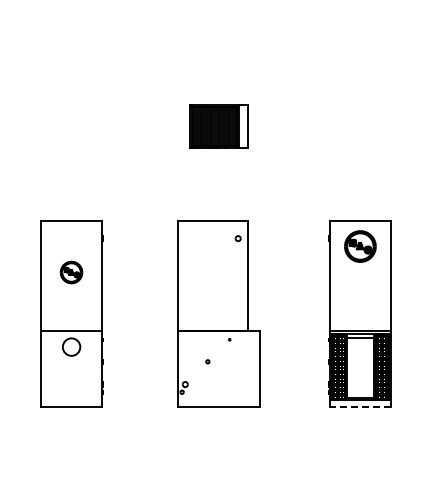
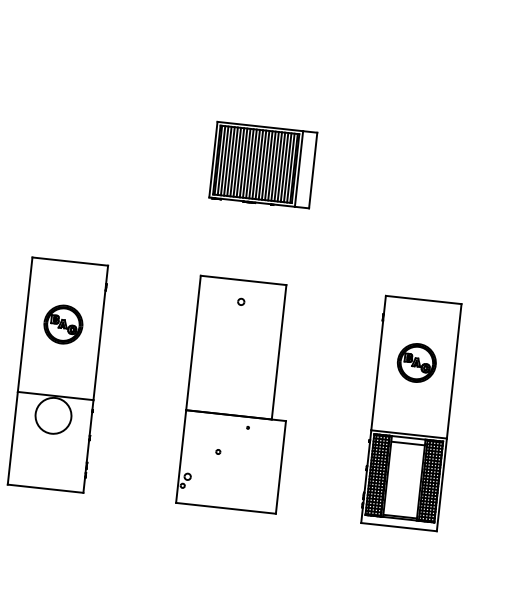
part: (218, 126) -> (262, 165), size x1.43
part: (237, 238) -> (240, 301), moved
part: (360, 246) -> (416, 362), moved
part: (71, 272) -> (63, 324), size x1.43
circle: (71, 346) -> (53, 415), size x1.67
line: (360, 406) -> (399, 526), dashed -> solid

